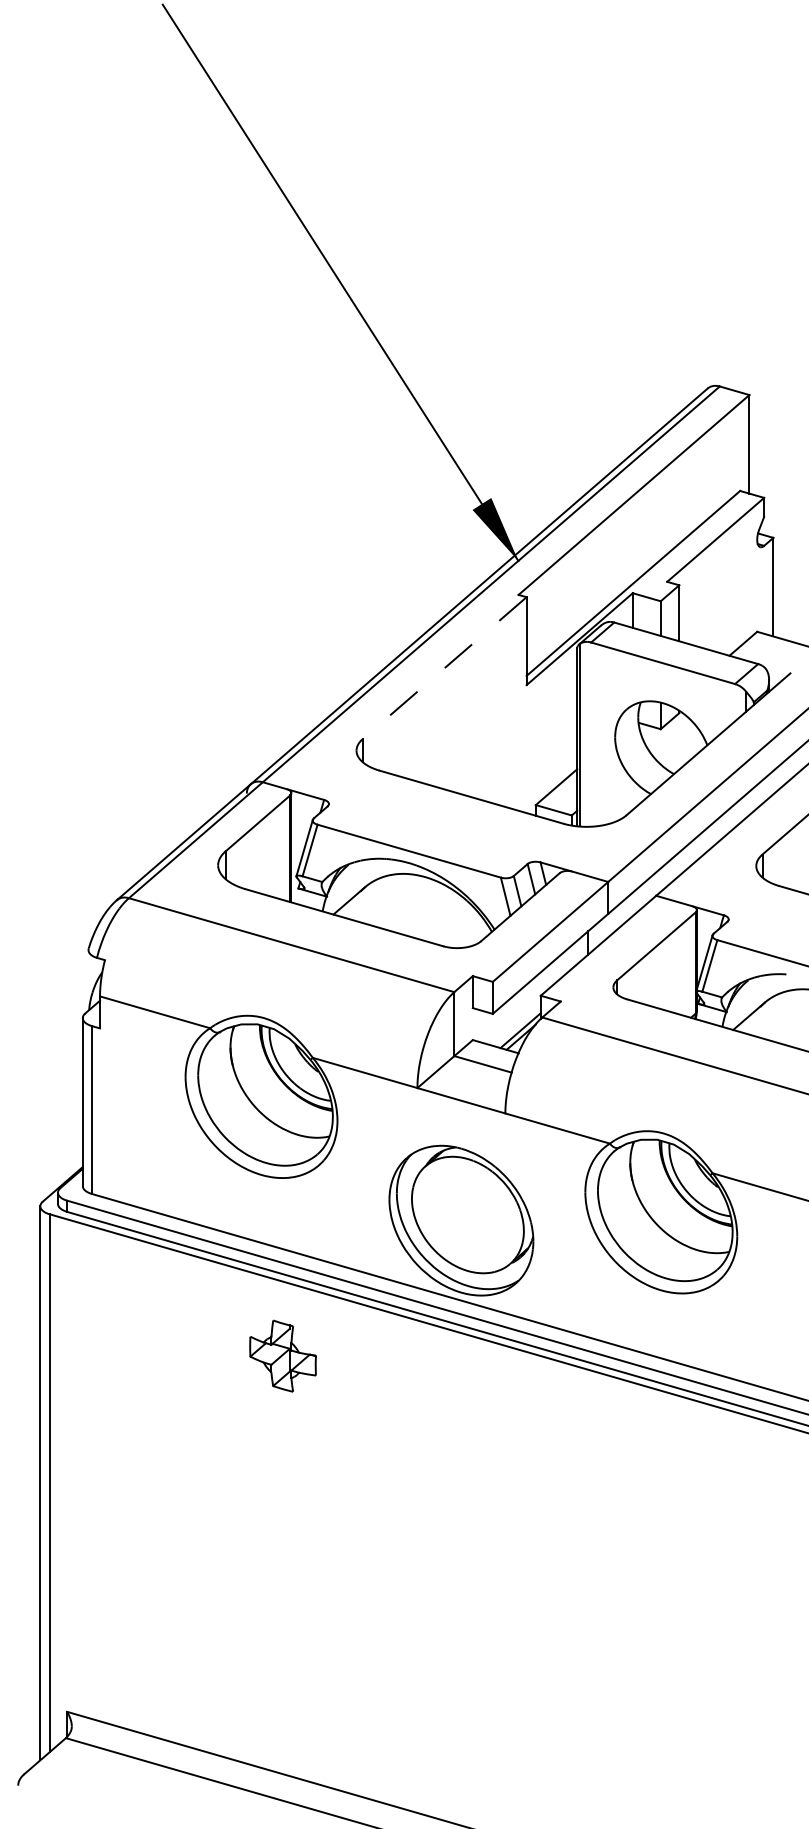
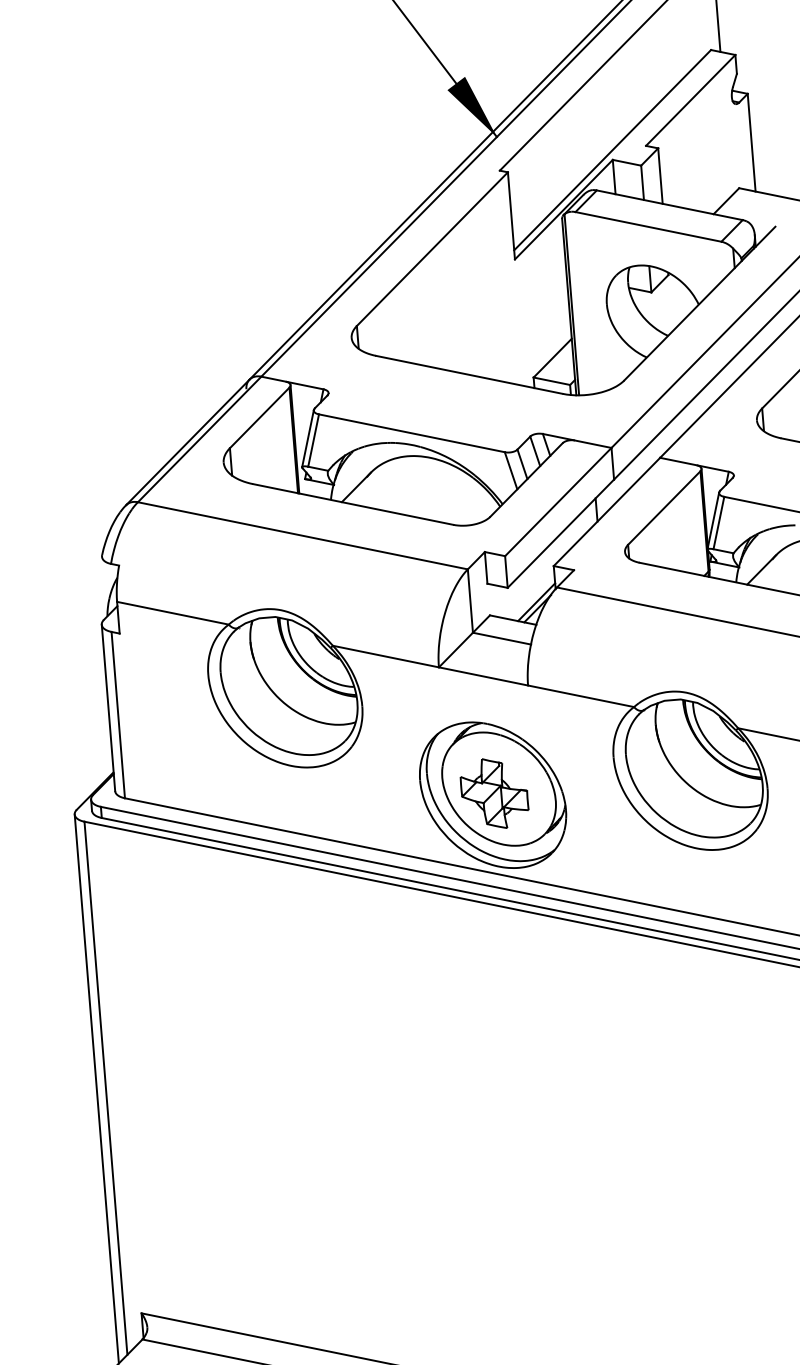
line: (444, 668) -> (432, 249), dashed -> solid
part: (282, 1355) -> (493, 793), moved

